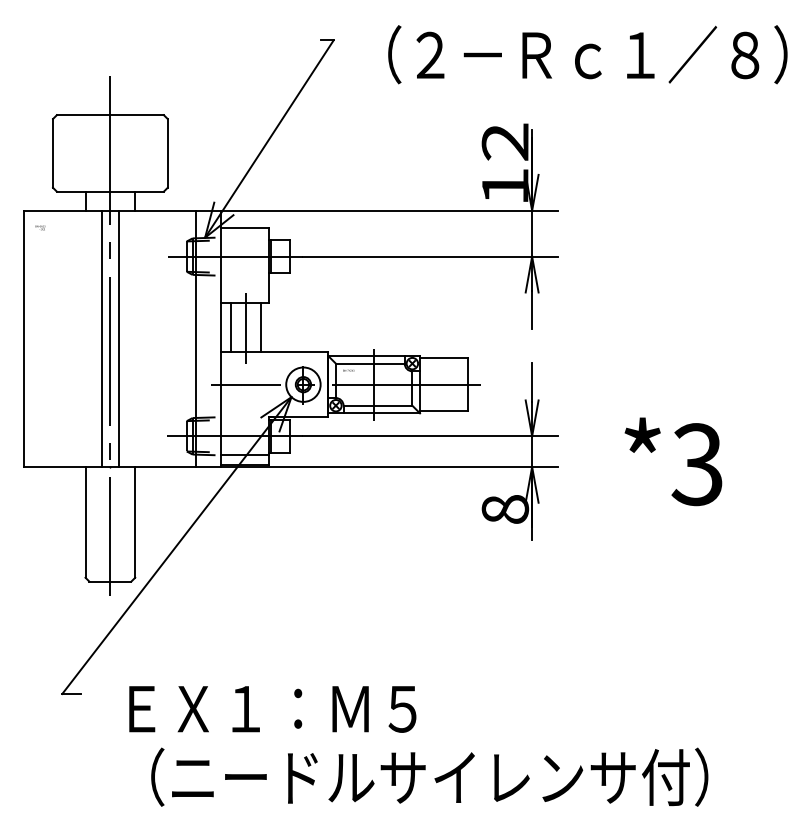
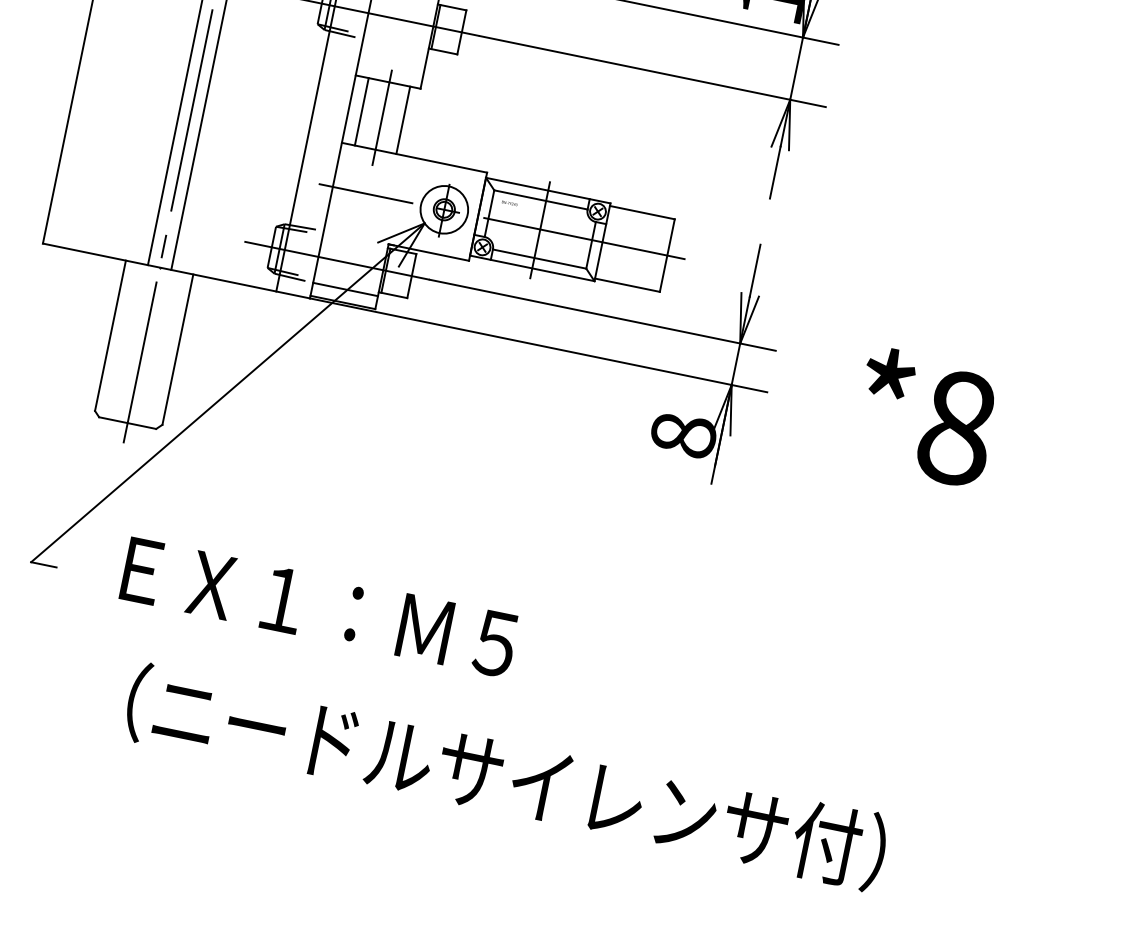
text: (697, 464) -> (956, 427), *3 -> *8
text: (272, 709) -> (318, 607), moved

